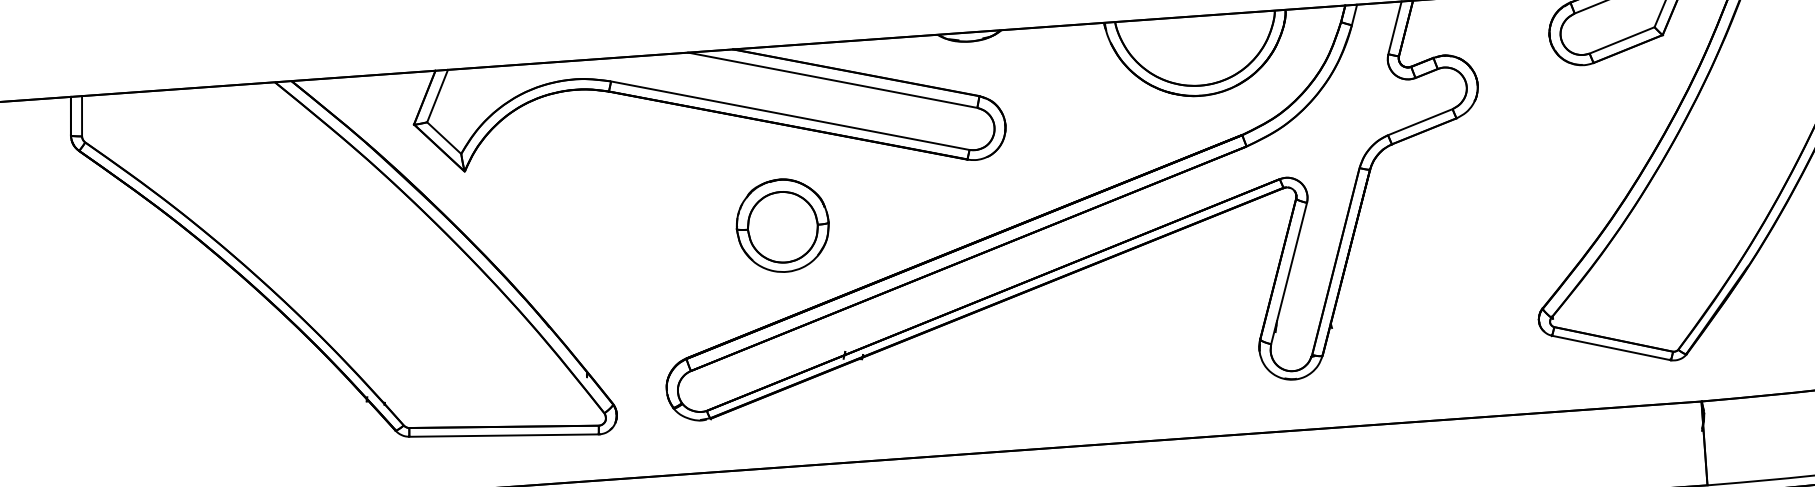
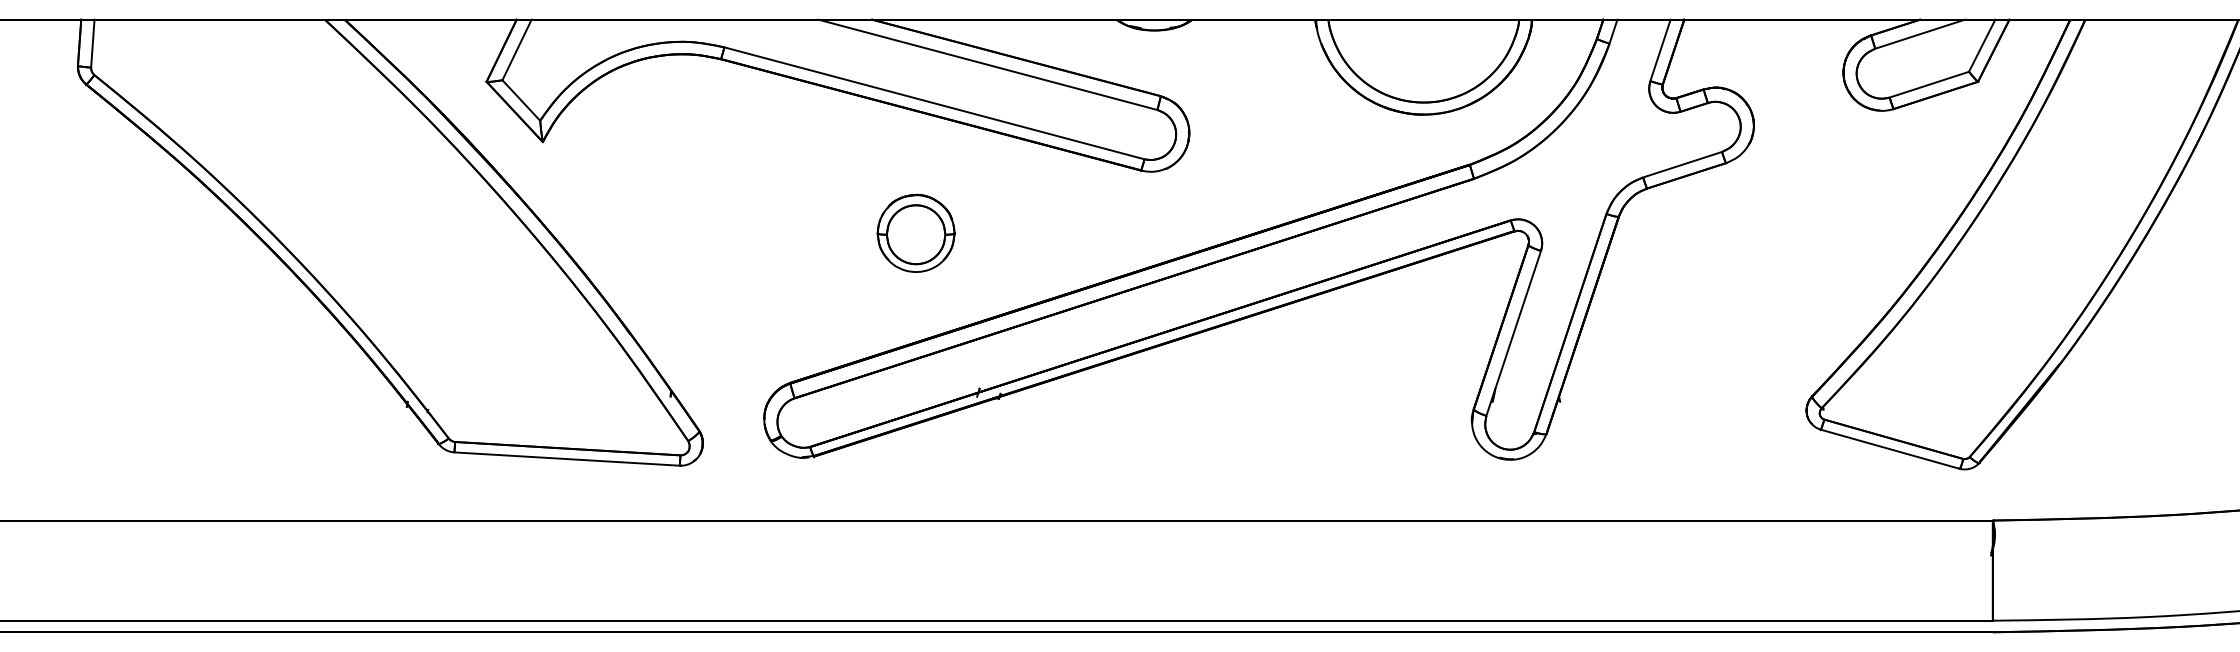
part: (782, 225) -> (915, 233), size x0.7

